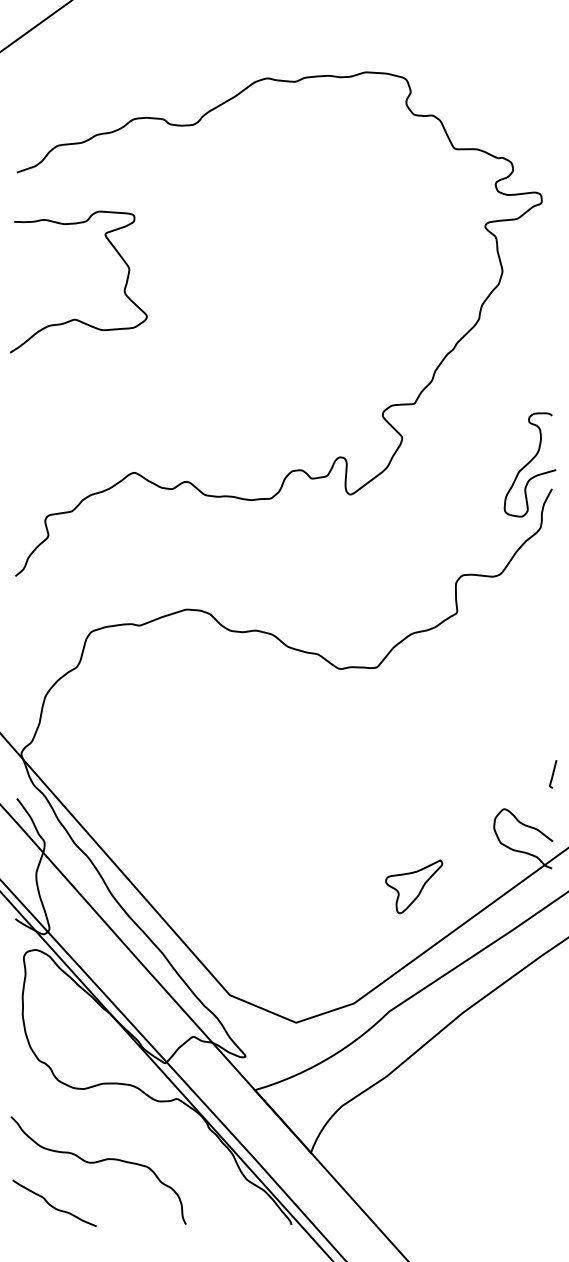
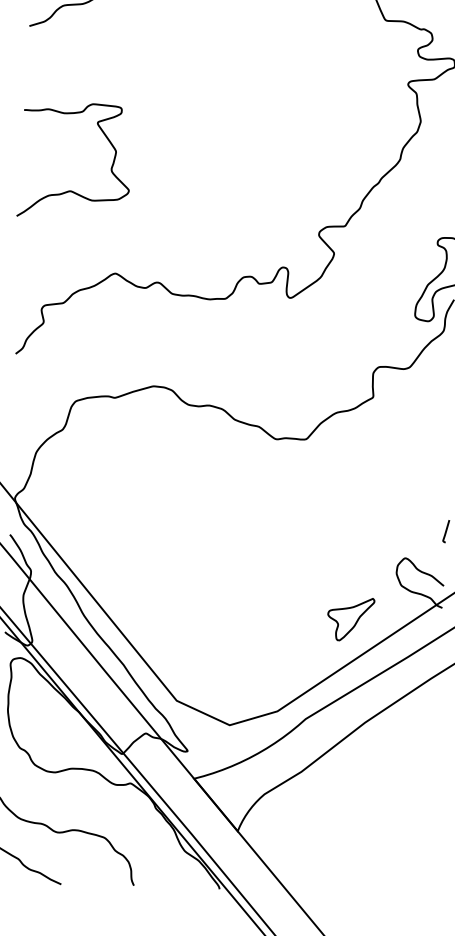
curve: (75, 318) -> (70, 190), moved
part: (414, 886) -> (351, 619), moved

